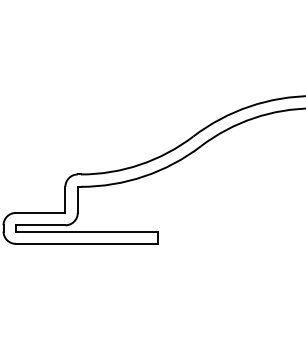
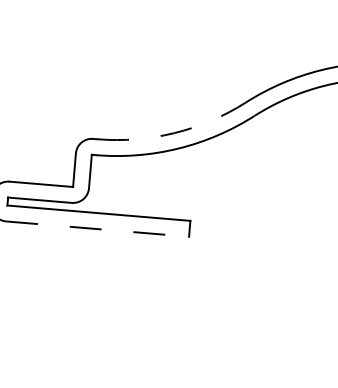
arc: (140, 164) -> (174, 132), solid -> dashed
line: (87, 243) -> (98, 228), solid -> dashed

